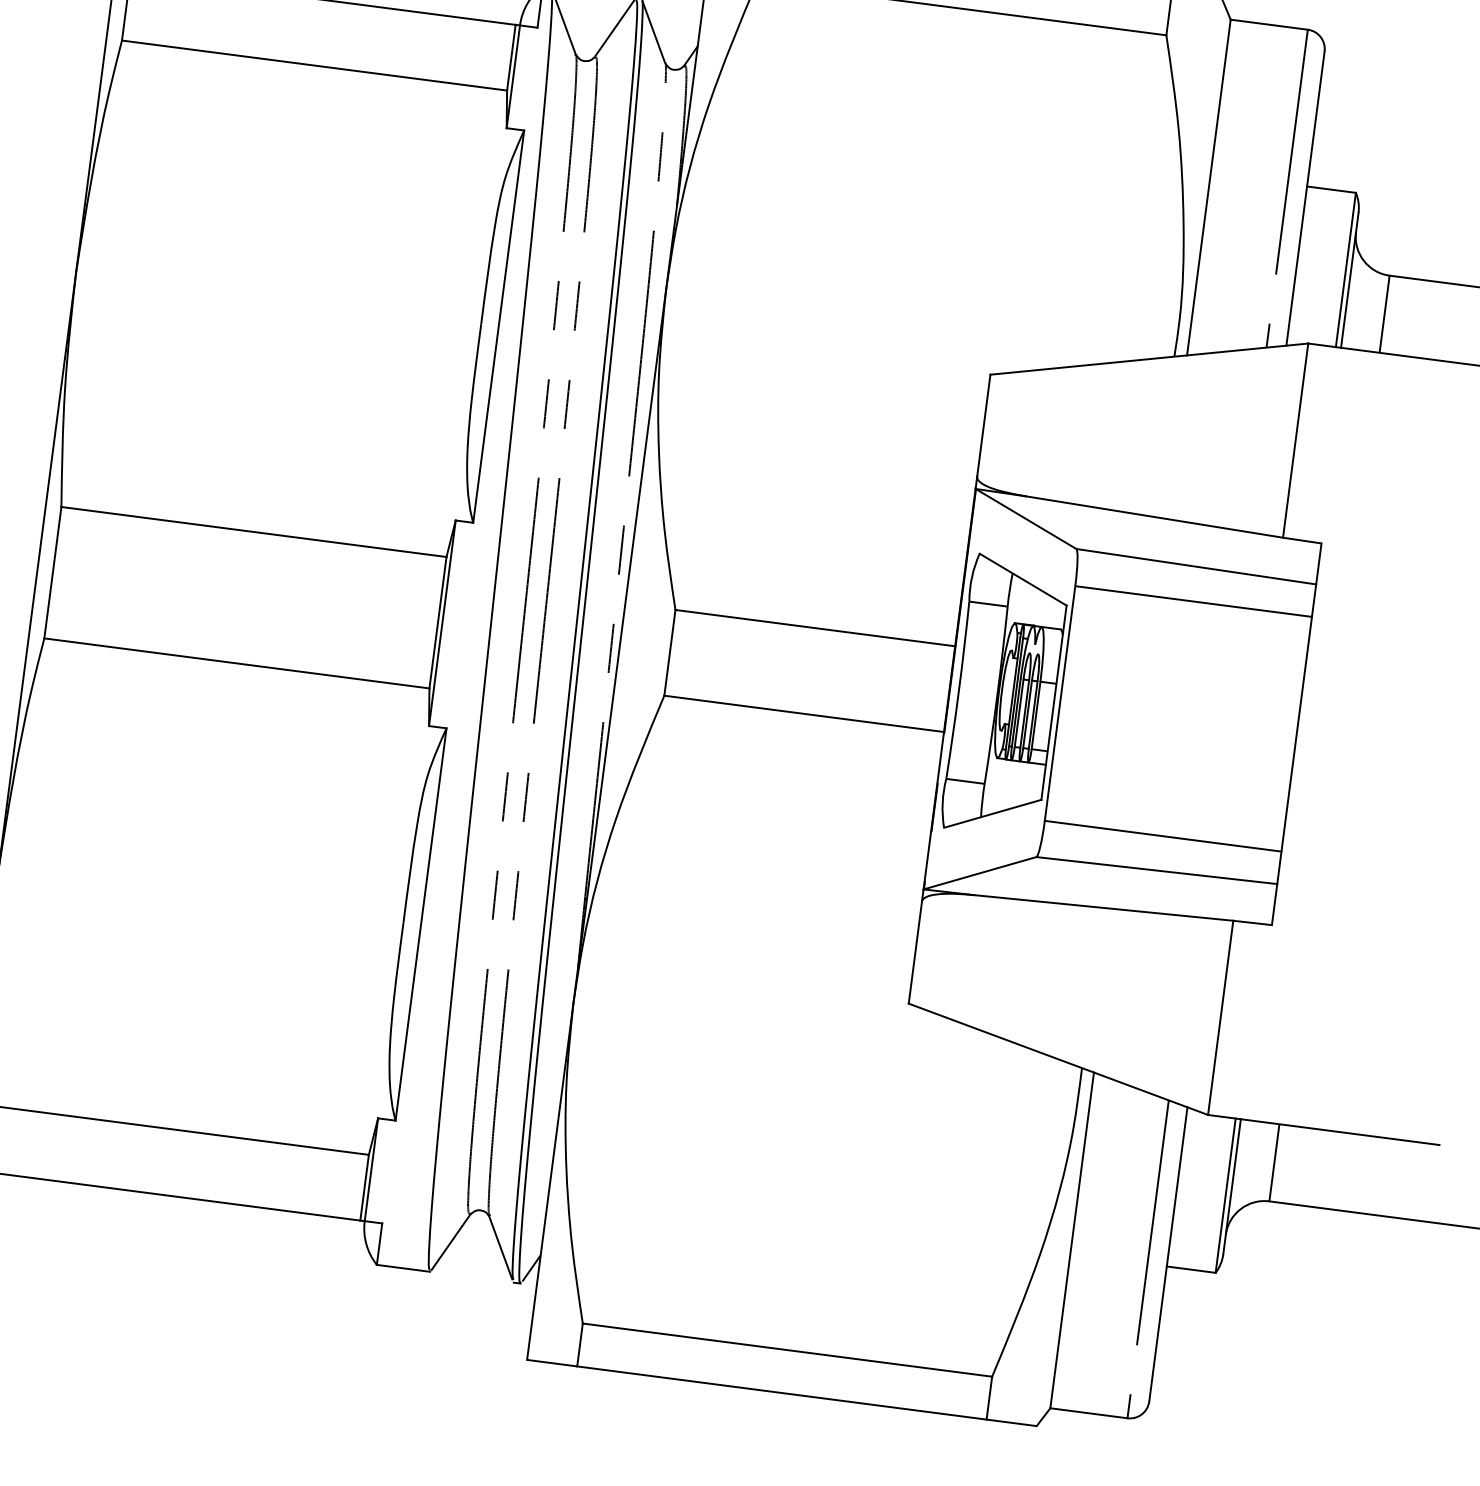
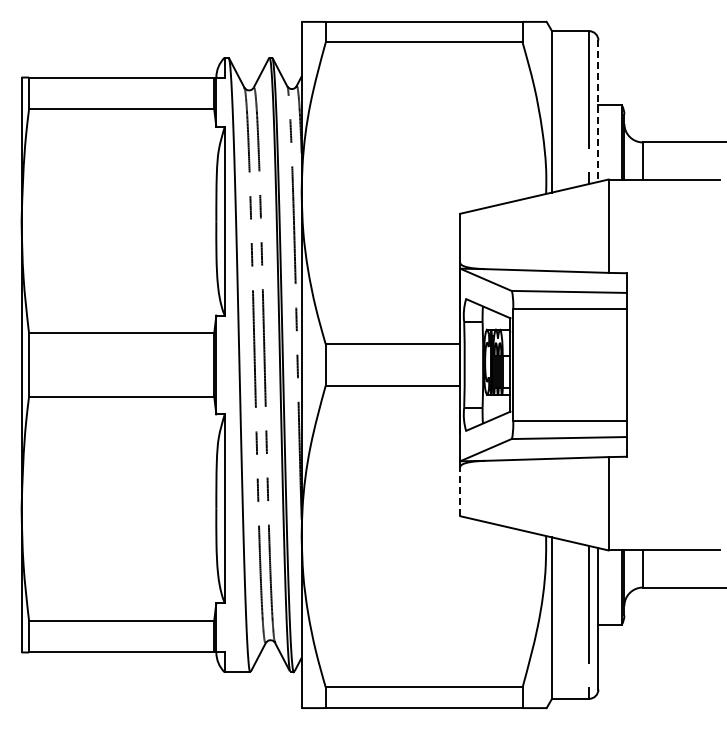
line: (1305, 199) -> (598, 111), solid -> dashed
line: (915, 952) -> (460, 491), solid -> dashed

